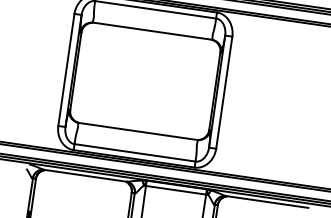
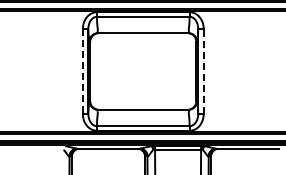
line: (65, 69) -> (82, 71), solid -> dashed
line: (224, 92) -> (203, 71), solid -> dashed

